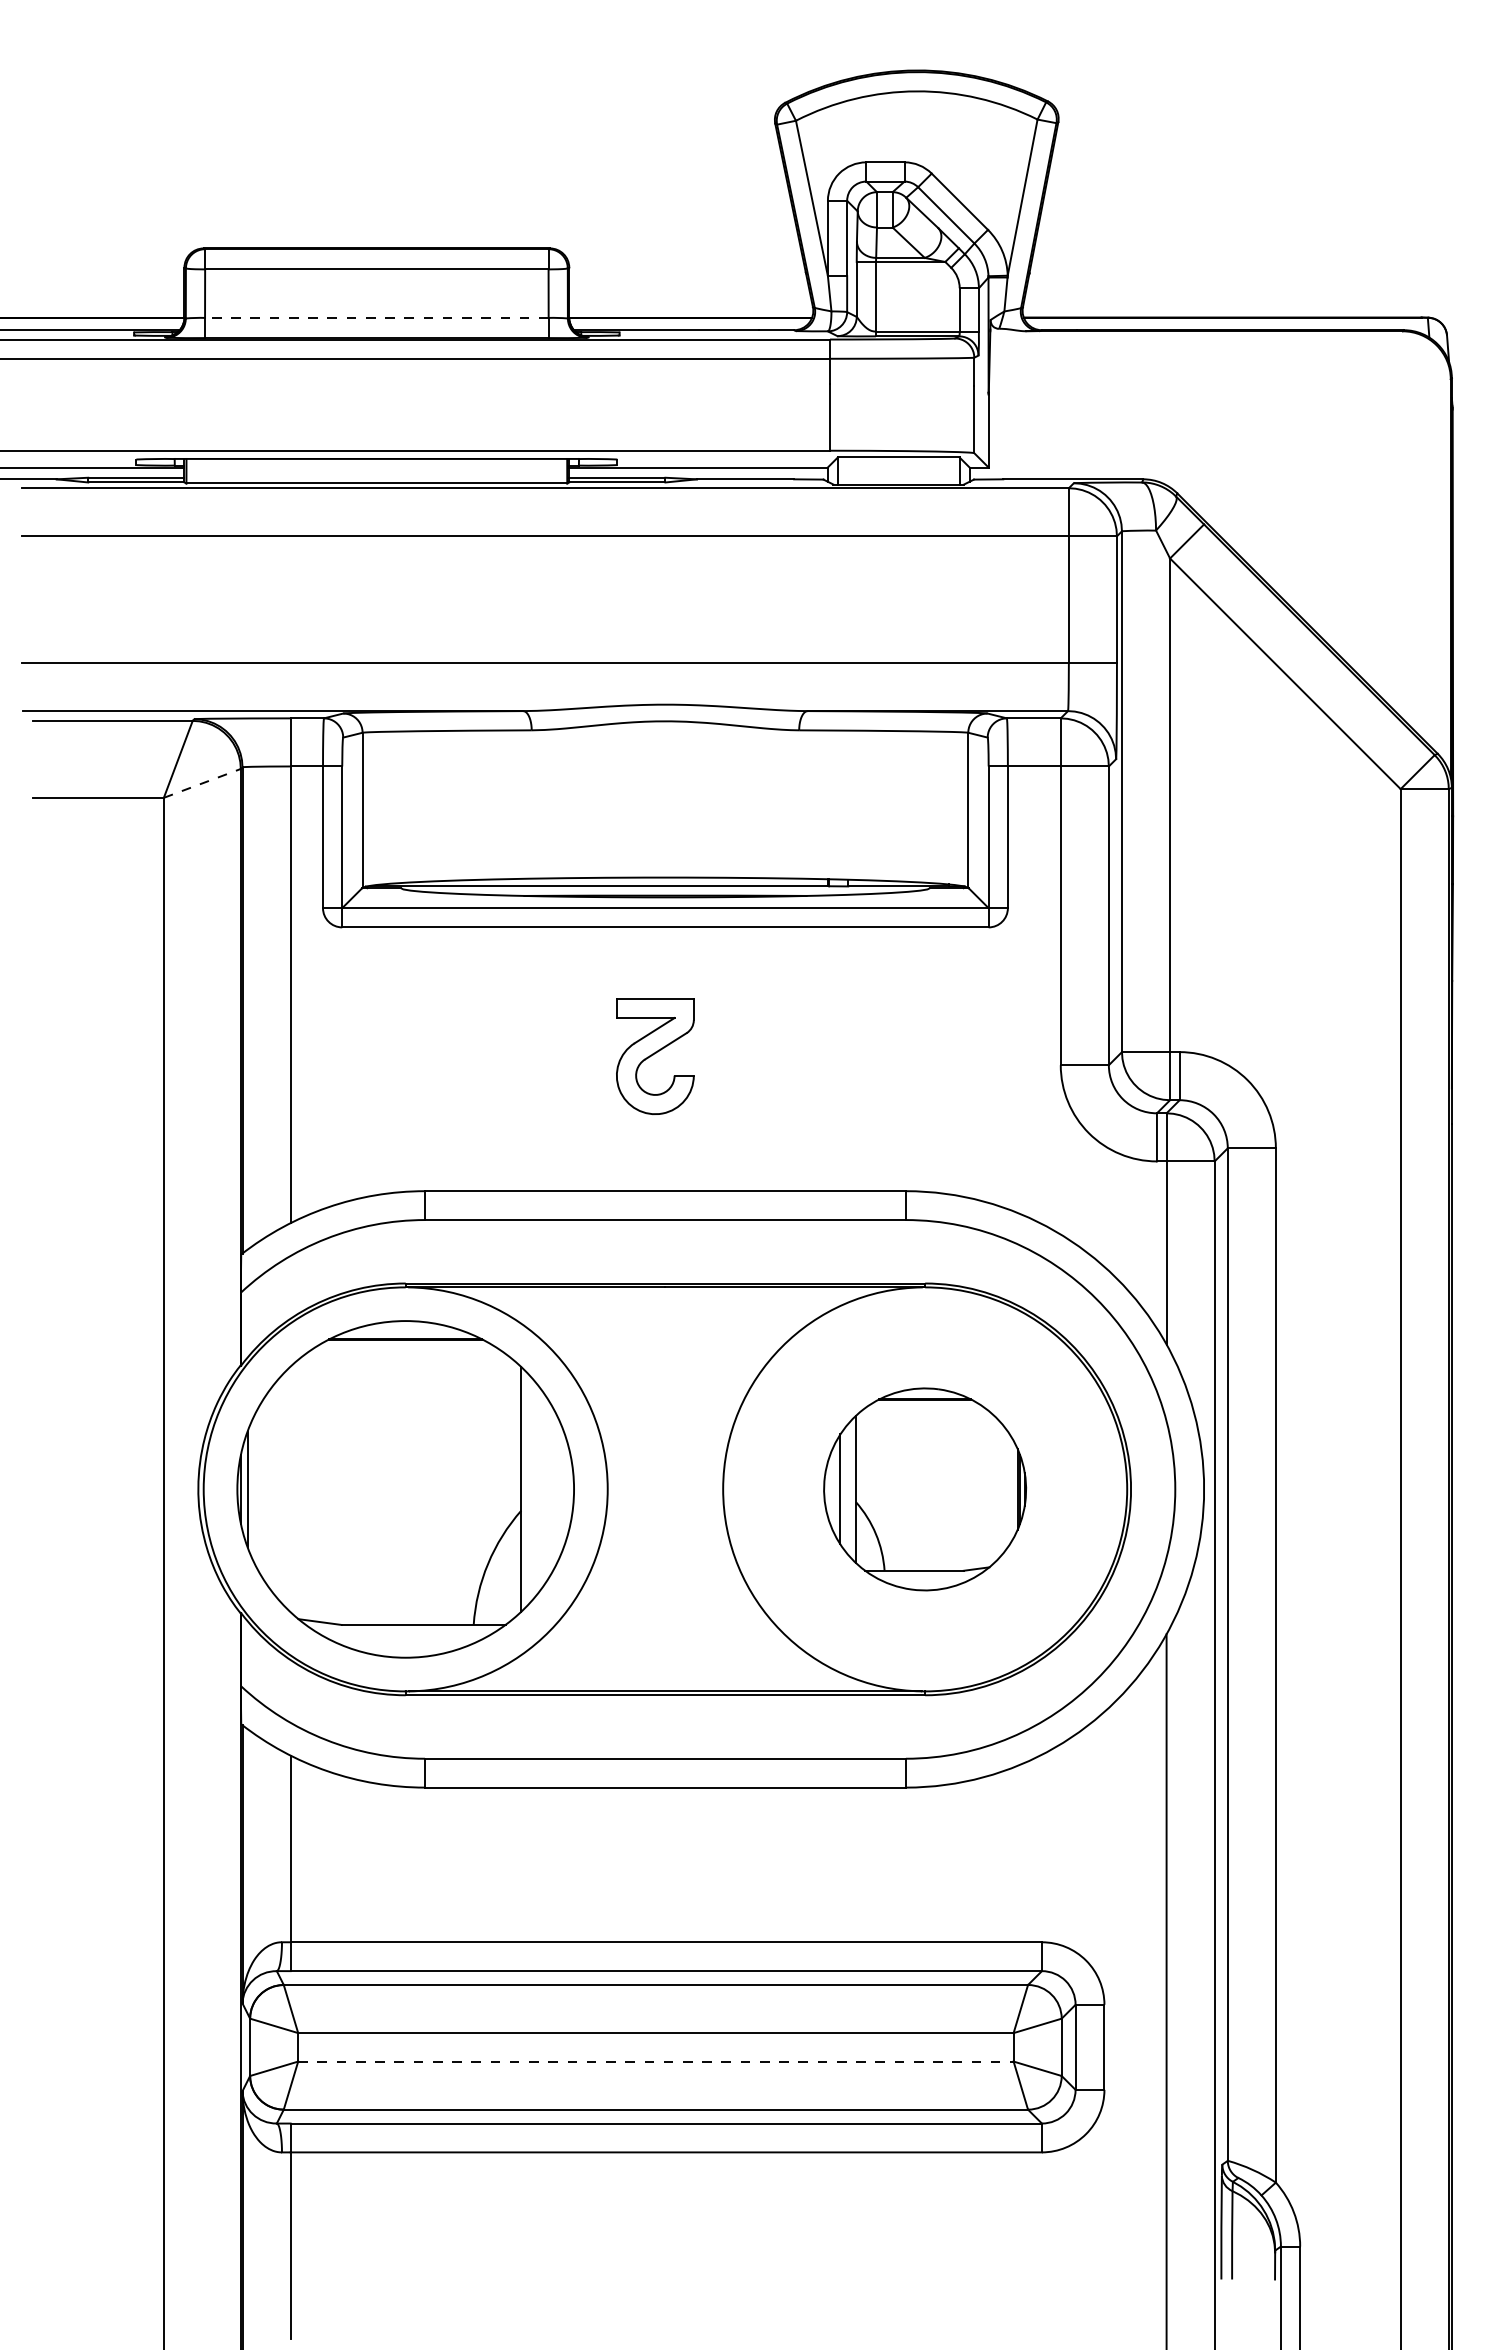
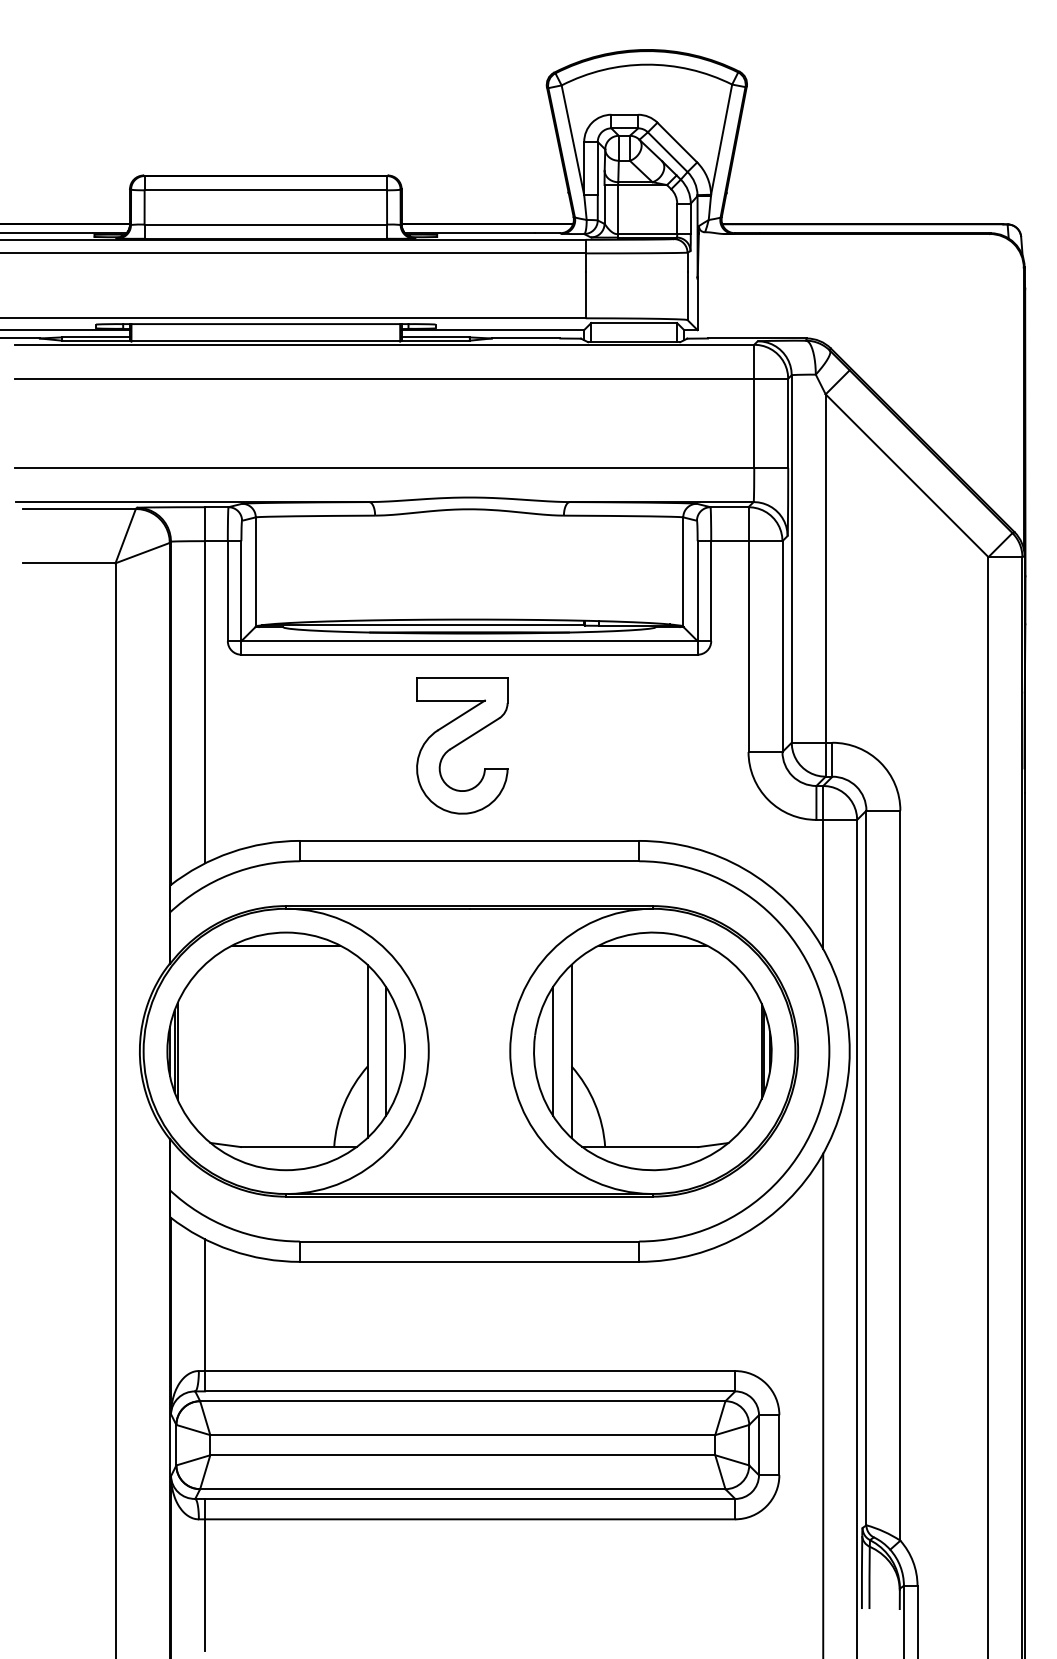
line: (376, 317) -> (265, 224), dashed -> solid
line: (202, 783) -> (142, 553), dashed -> solid
part: (655, 1056) -> (462, 745), size x1.67
line: (252, 1489) -> (178, 1051), added
line: (547, 1489) -> (386, 1051), added
part: (924, 1489) -> (652, 1051), size x1.67
line: (655, 2061) -> (462, 1455), dashed -> solid

